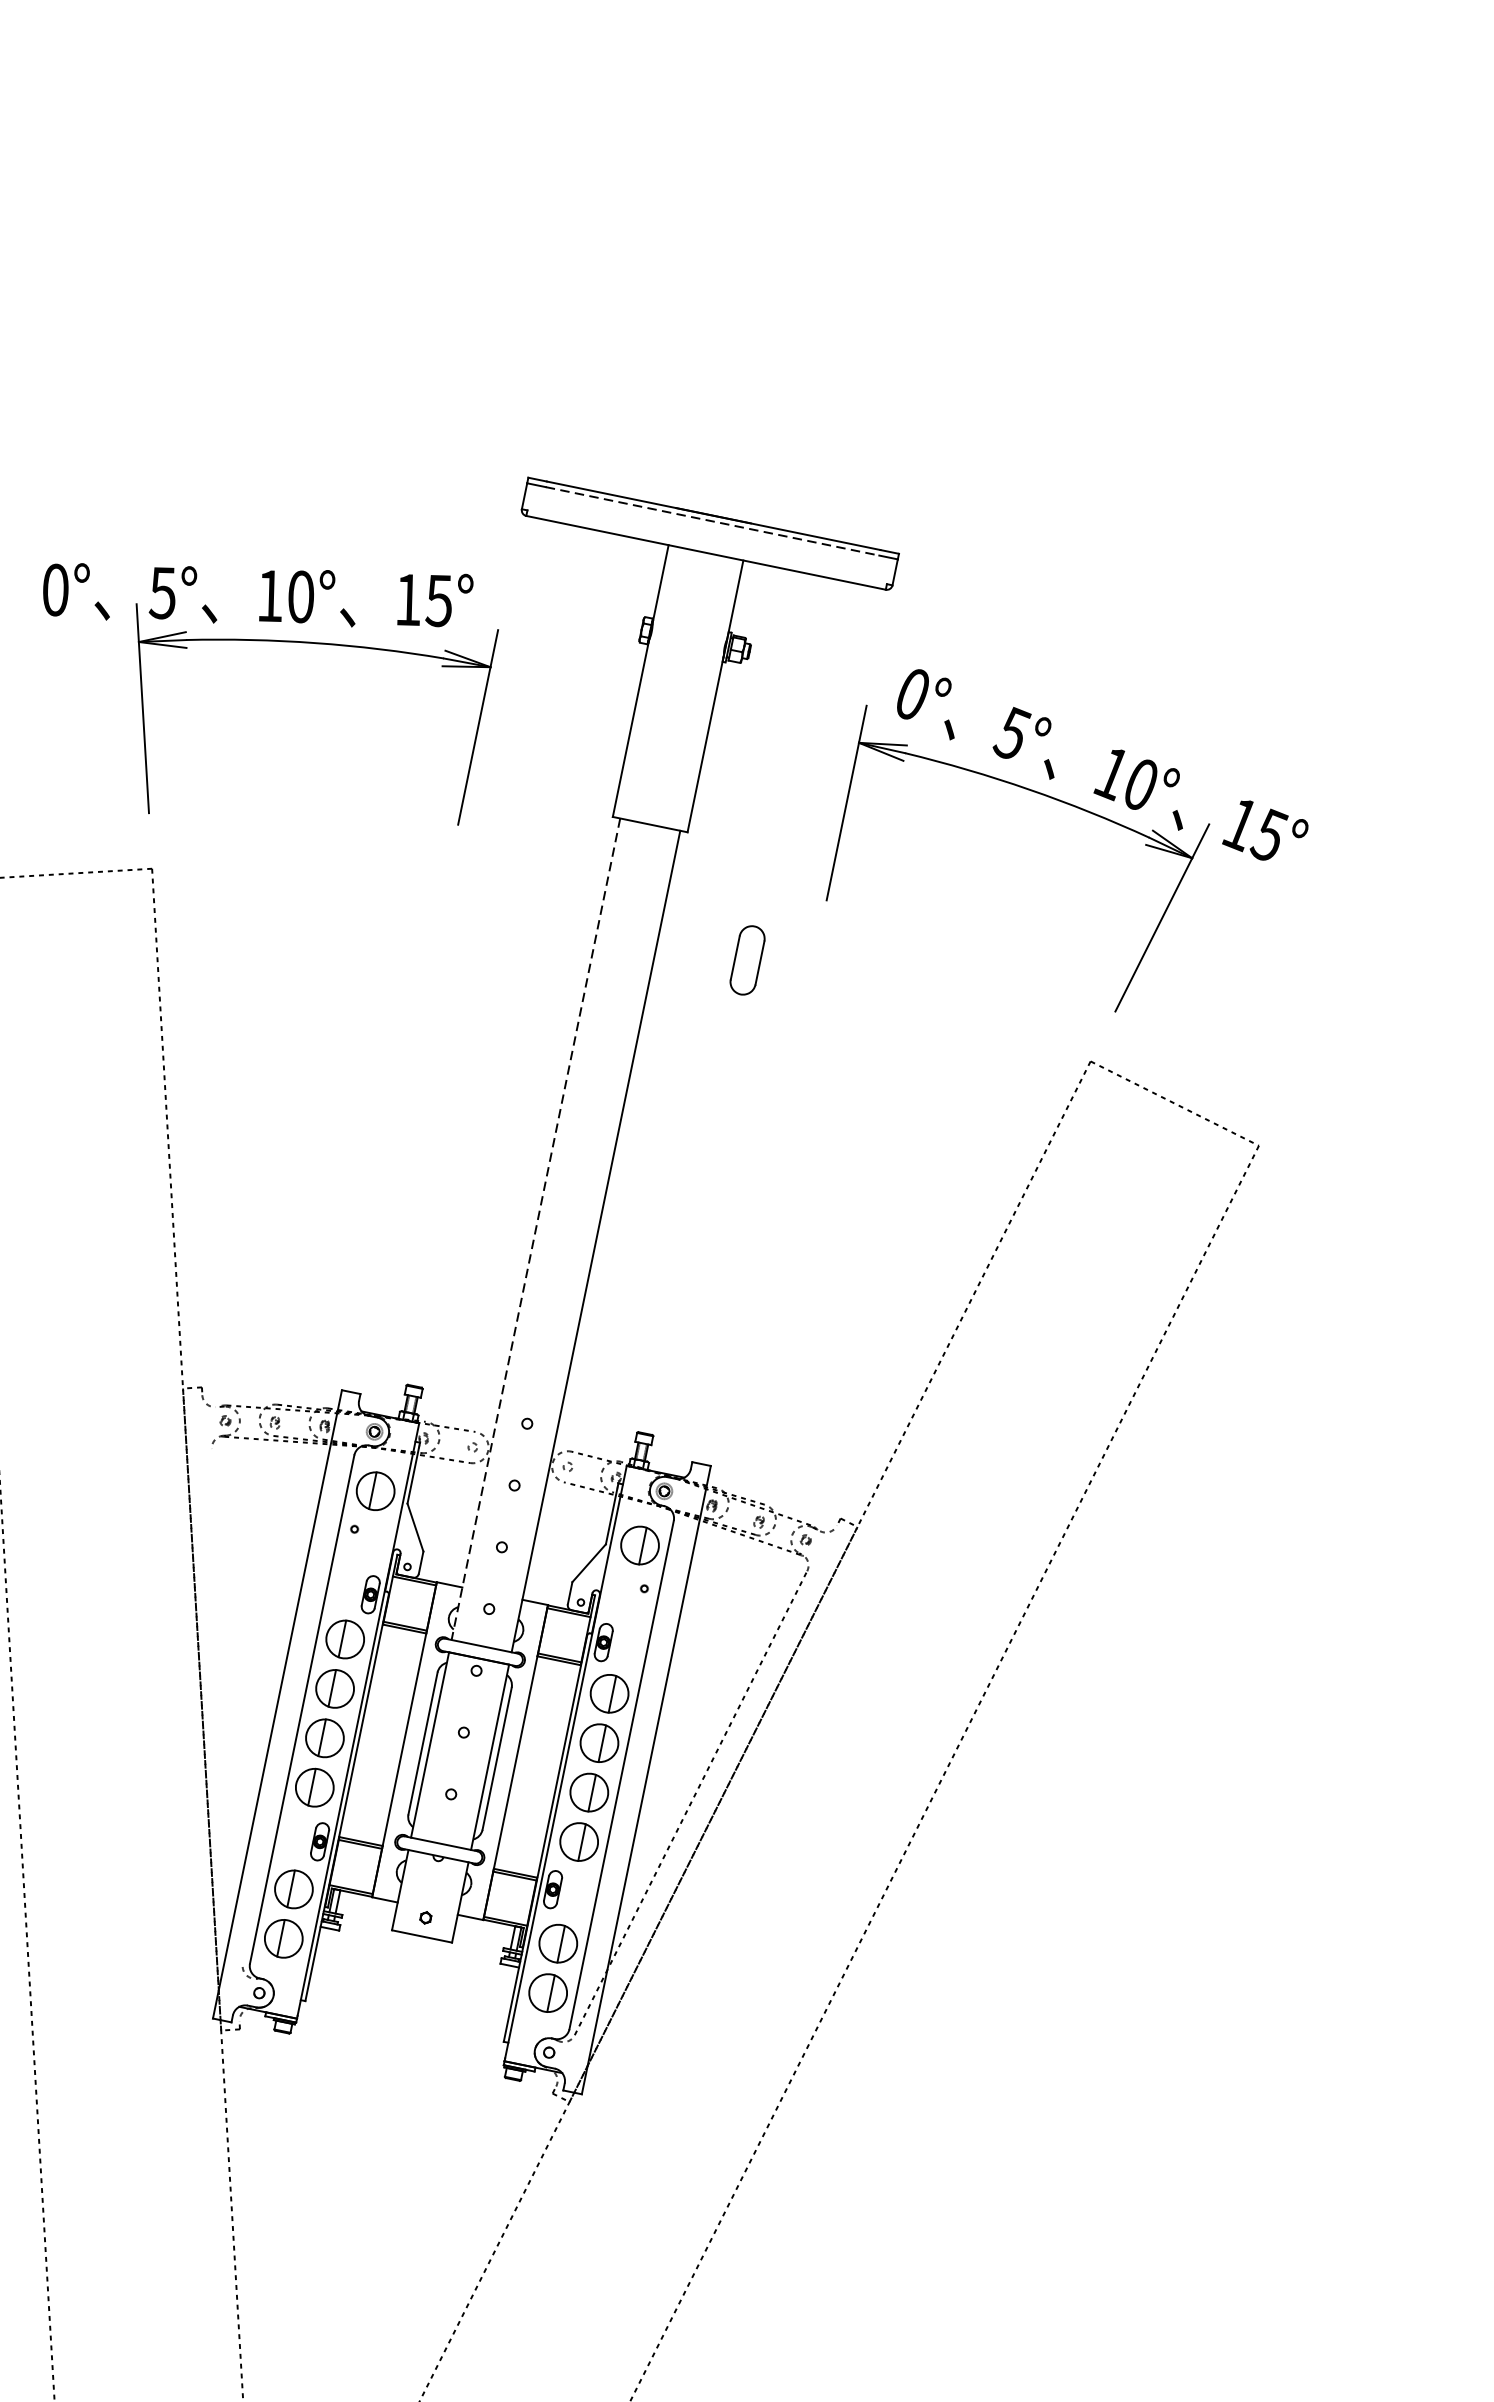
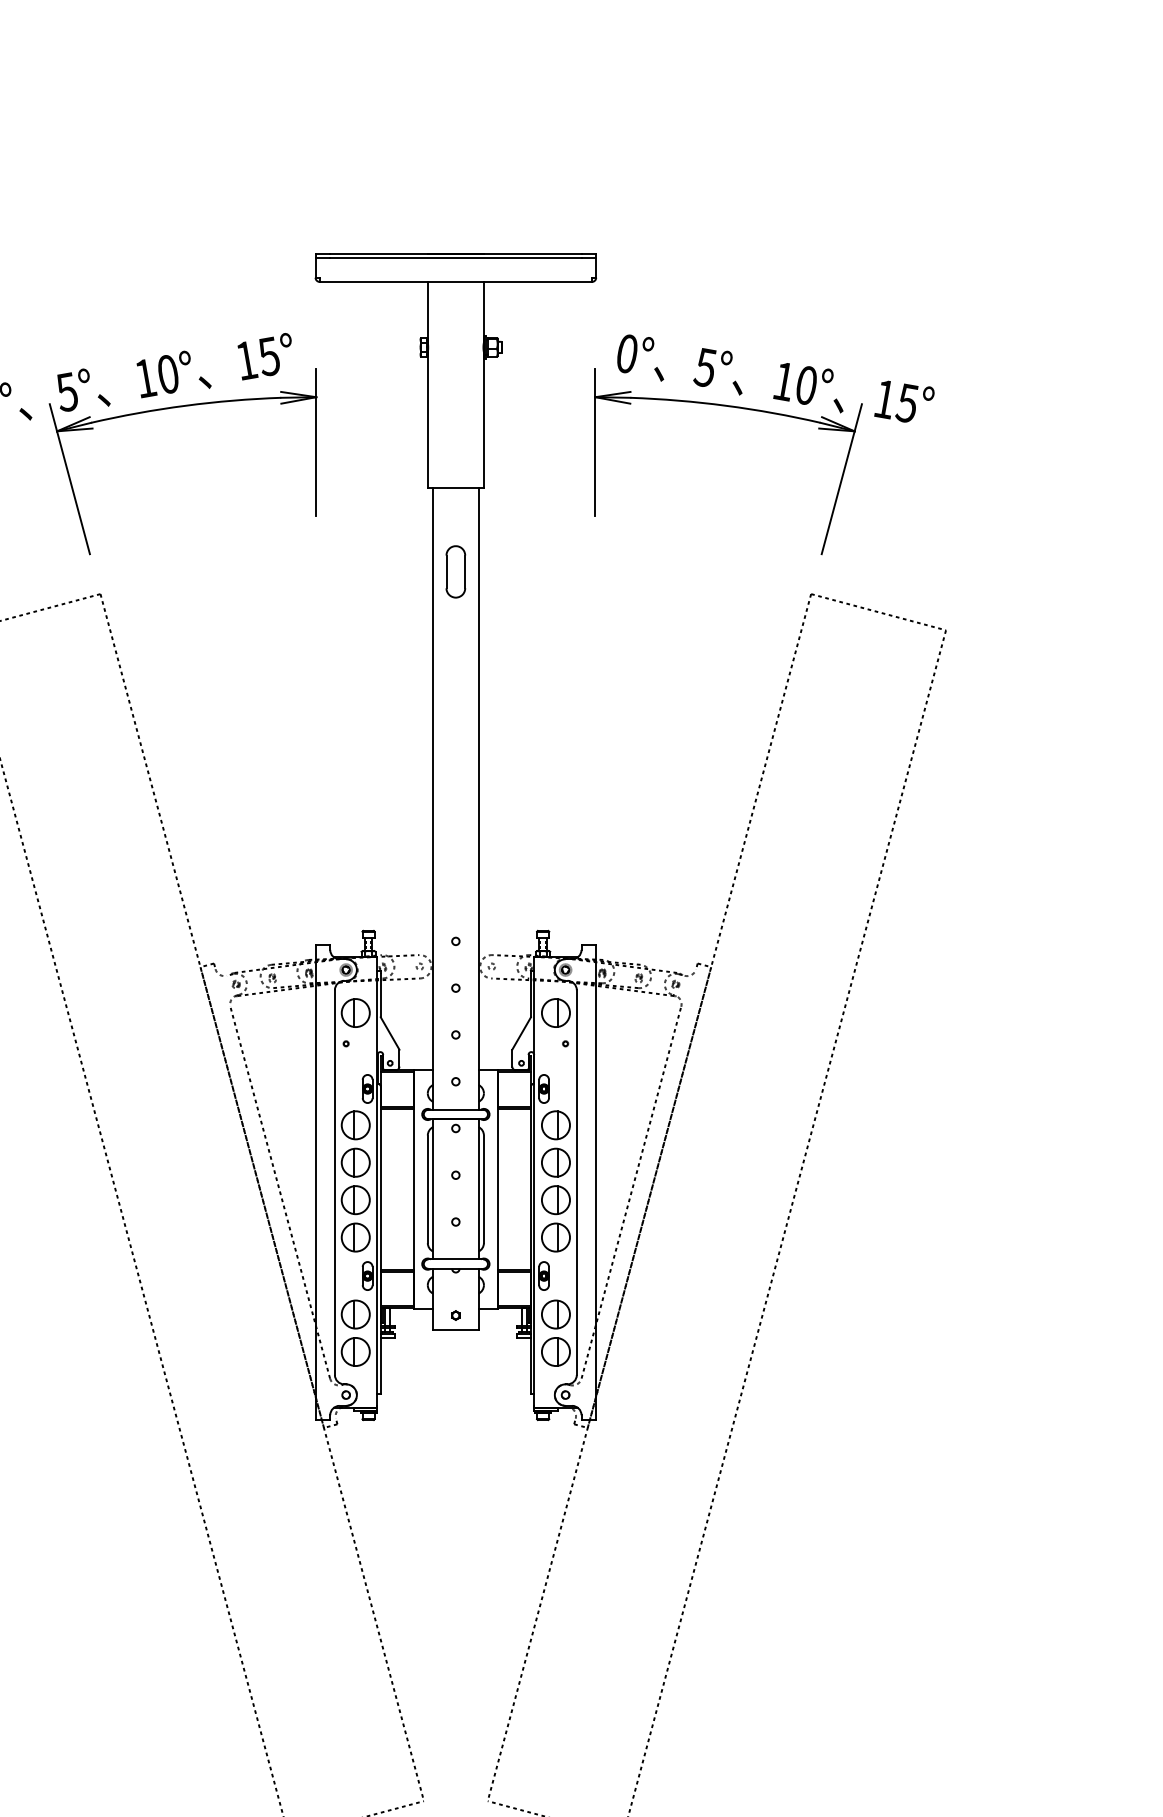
line: (713, 522) -> (456, 258), dashed -> solid
part: (747, 959) -> (455, 571), moved
line: (536, 1230) -> (433, 799), dashed -> solid
line: (227, 1707) -> (280, 1192), added

